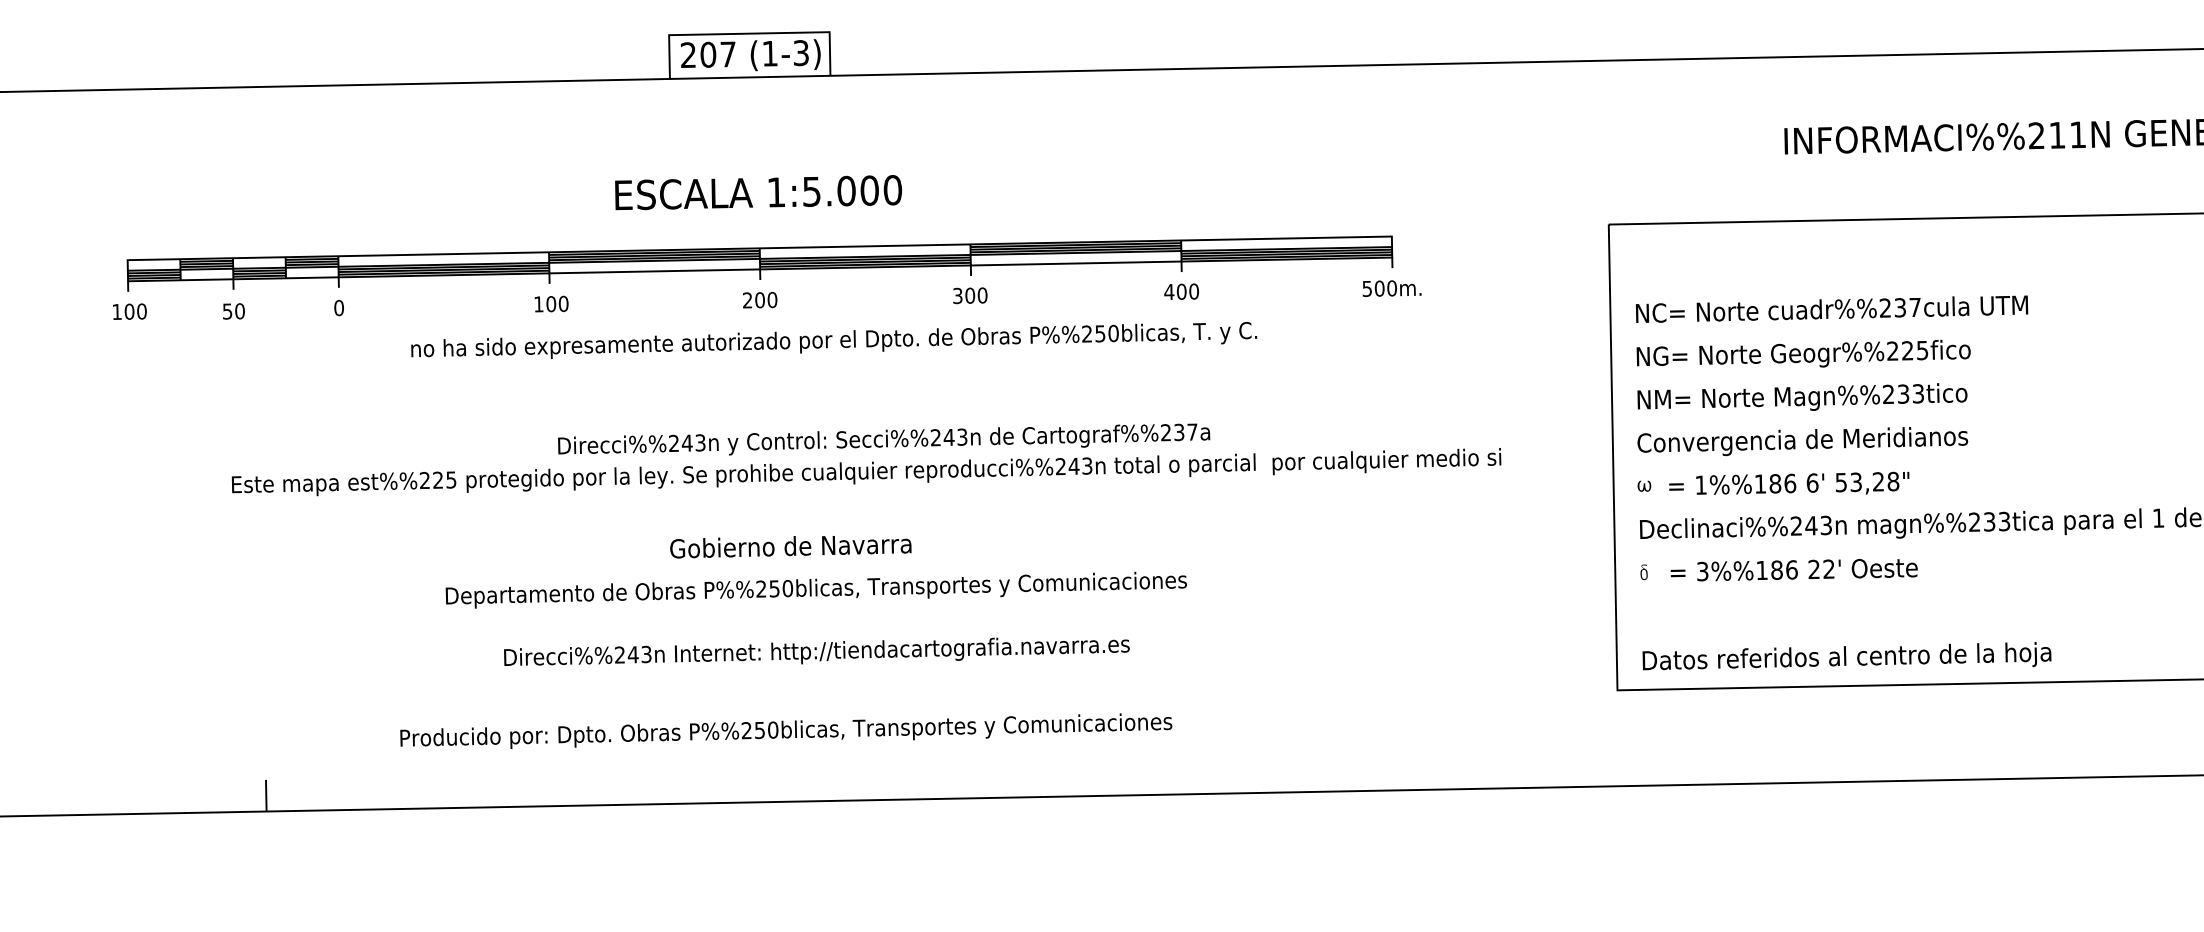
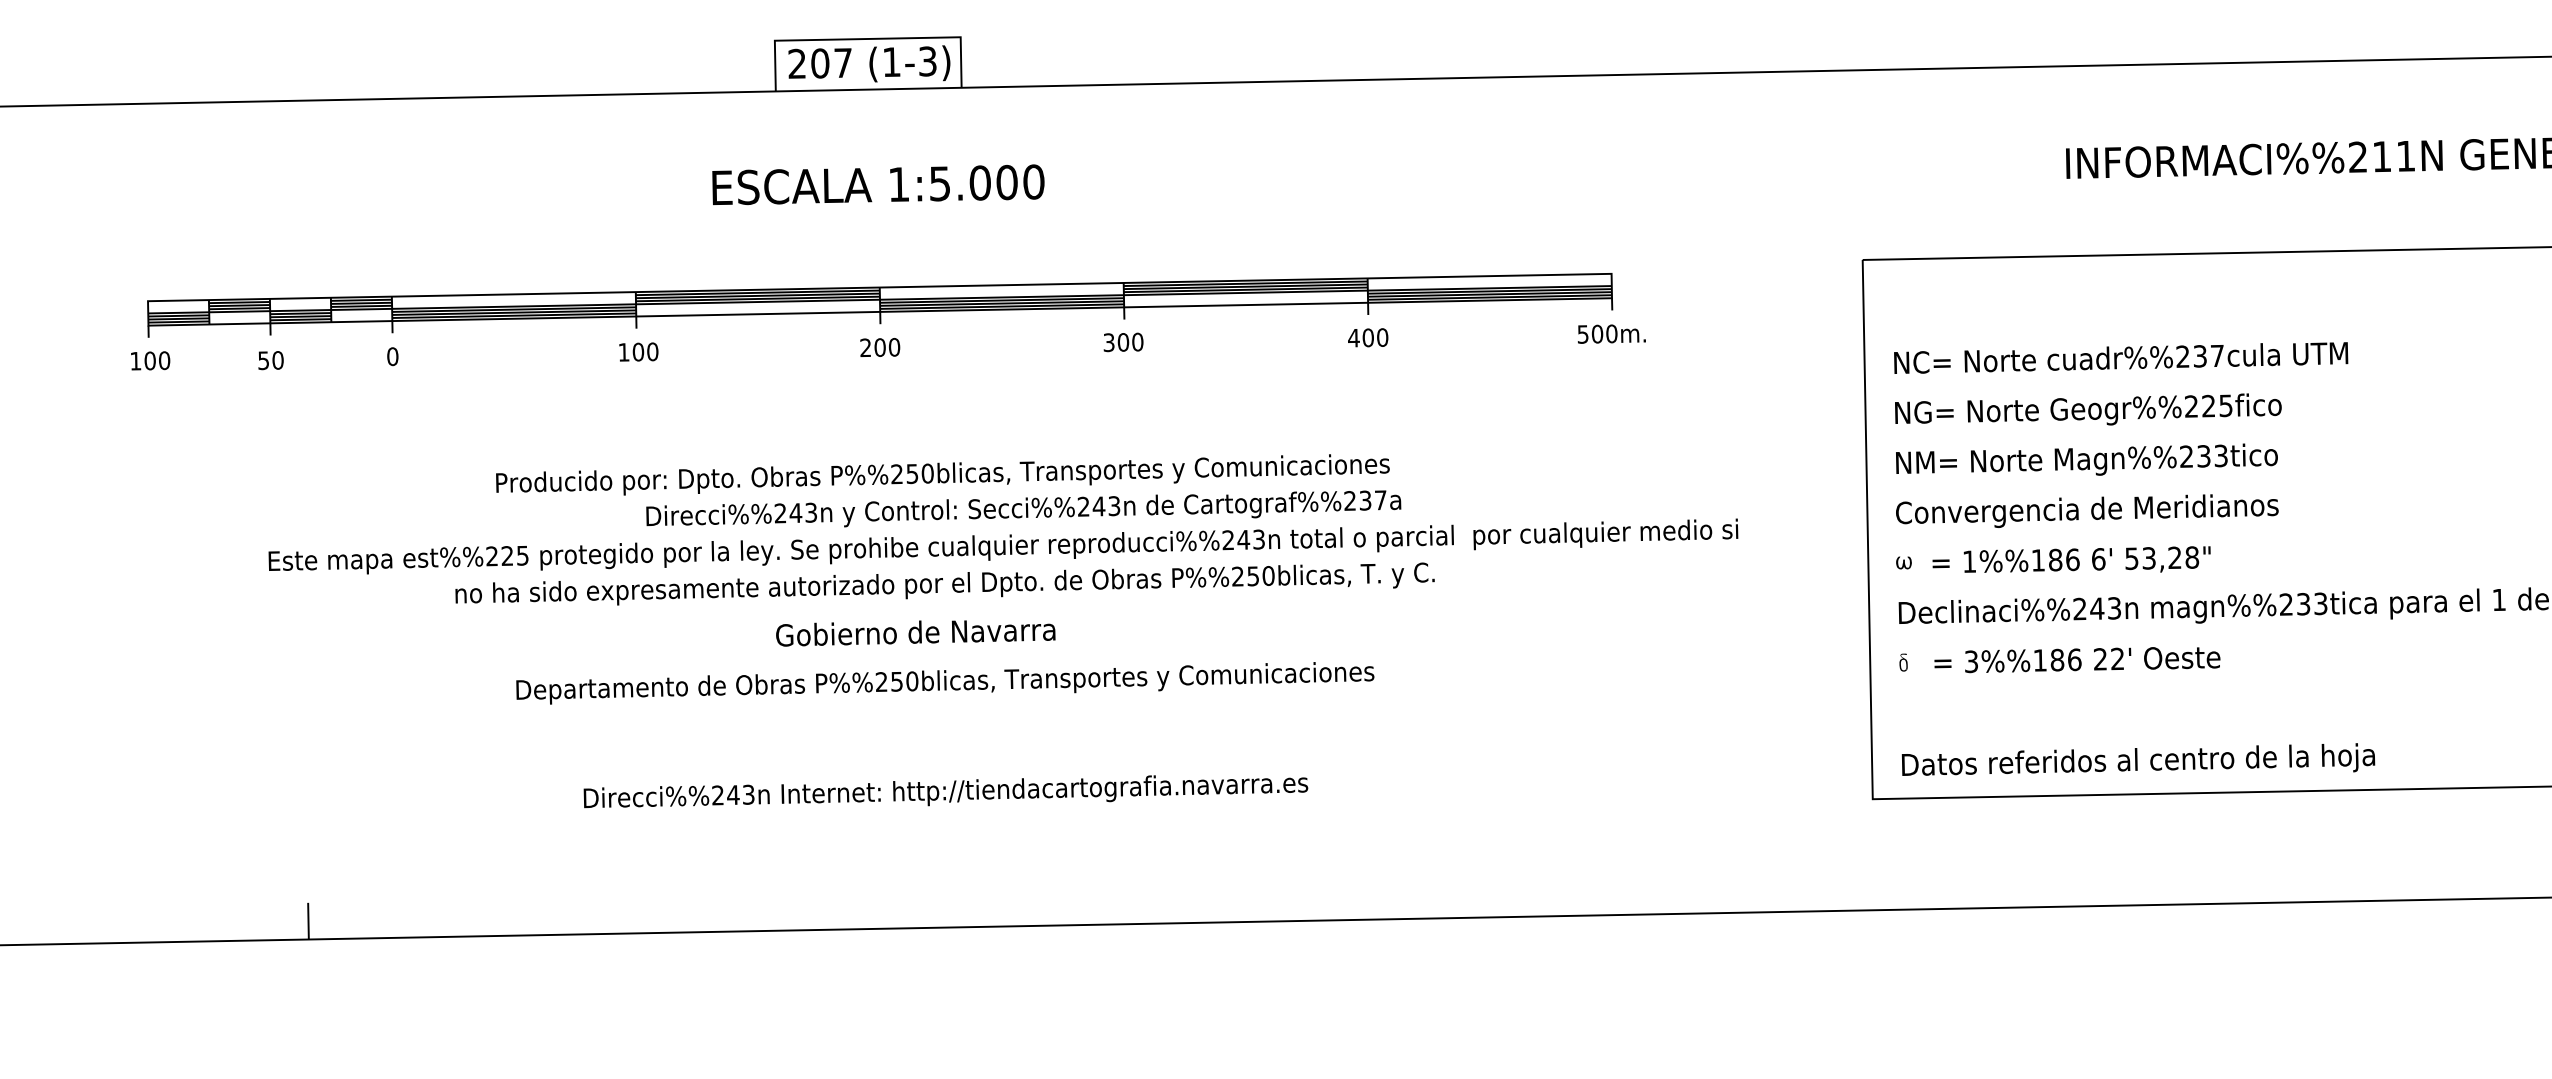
text: (758, 192) -> (878, 184), moved
text: (834, 340) -> (945, 584), moved
text: (816, 651) -> (945, 791), moved
text: (786, 730) -> (943, 474), moved

